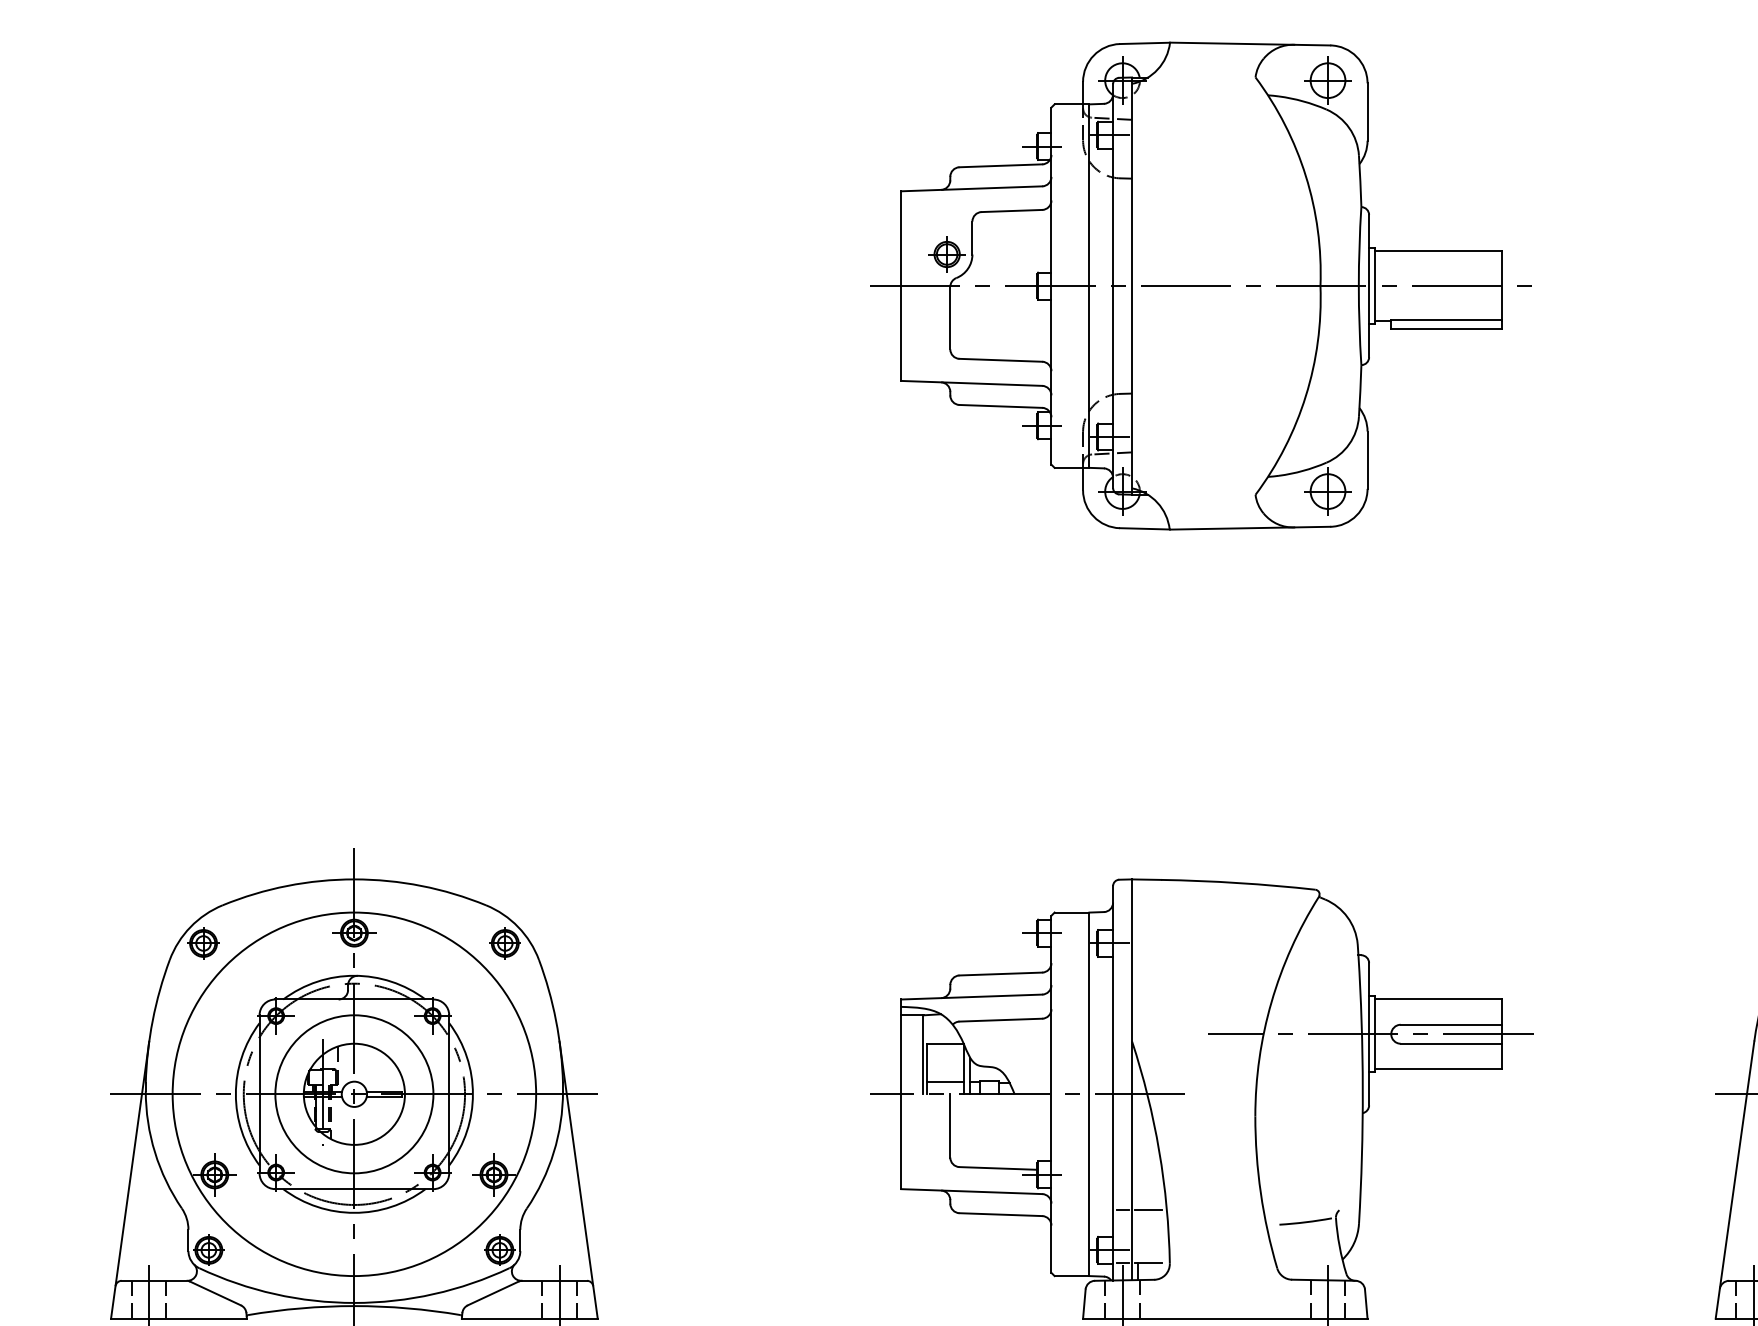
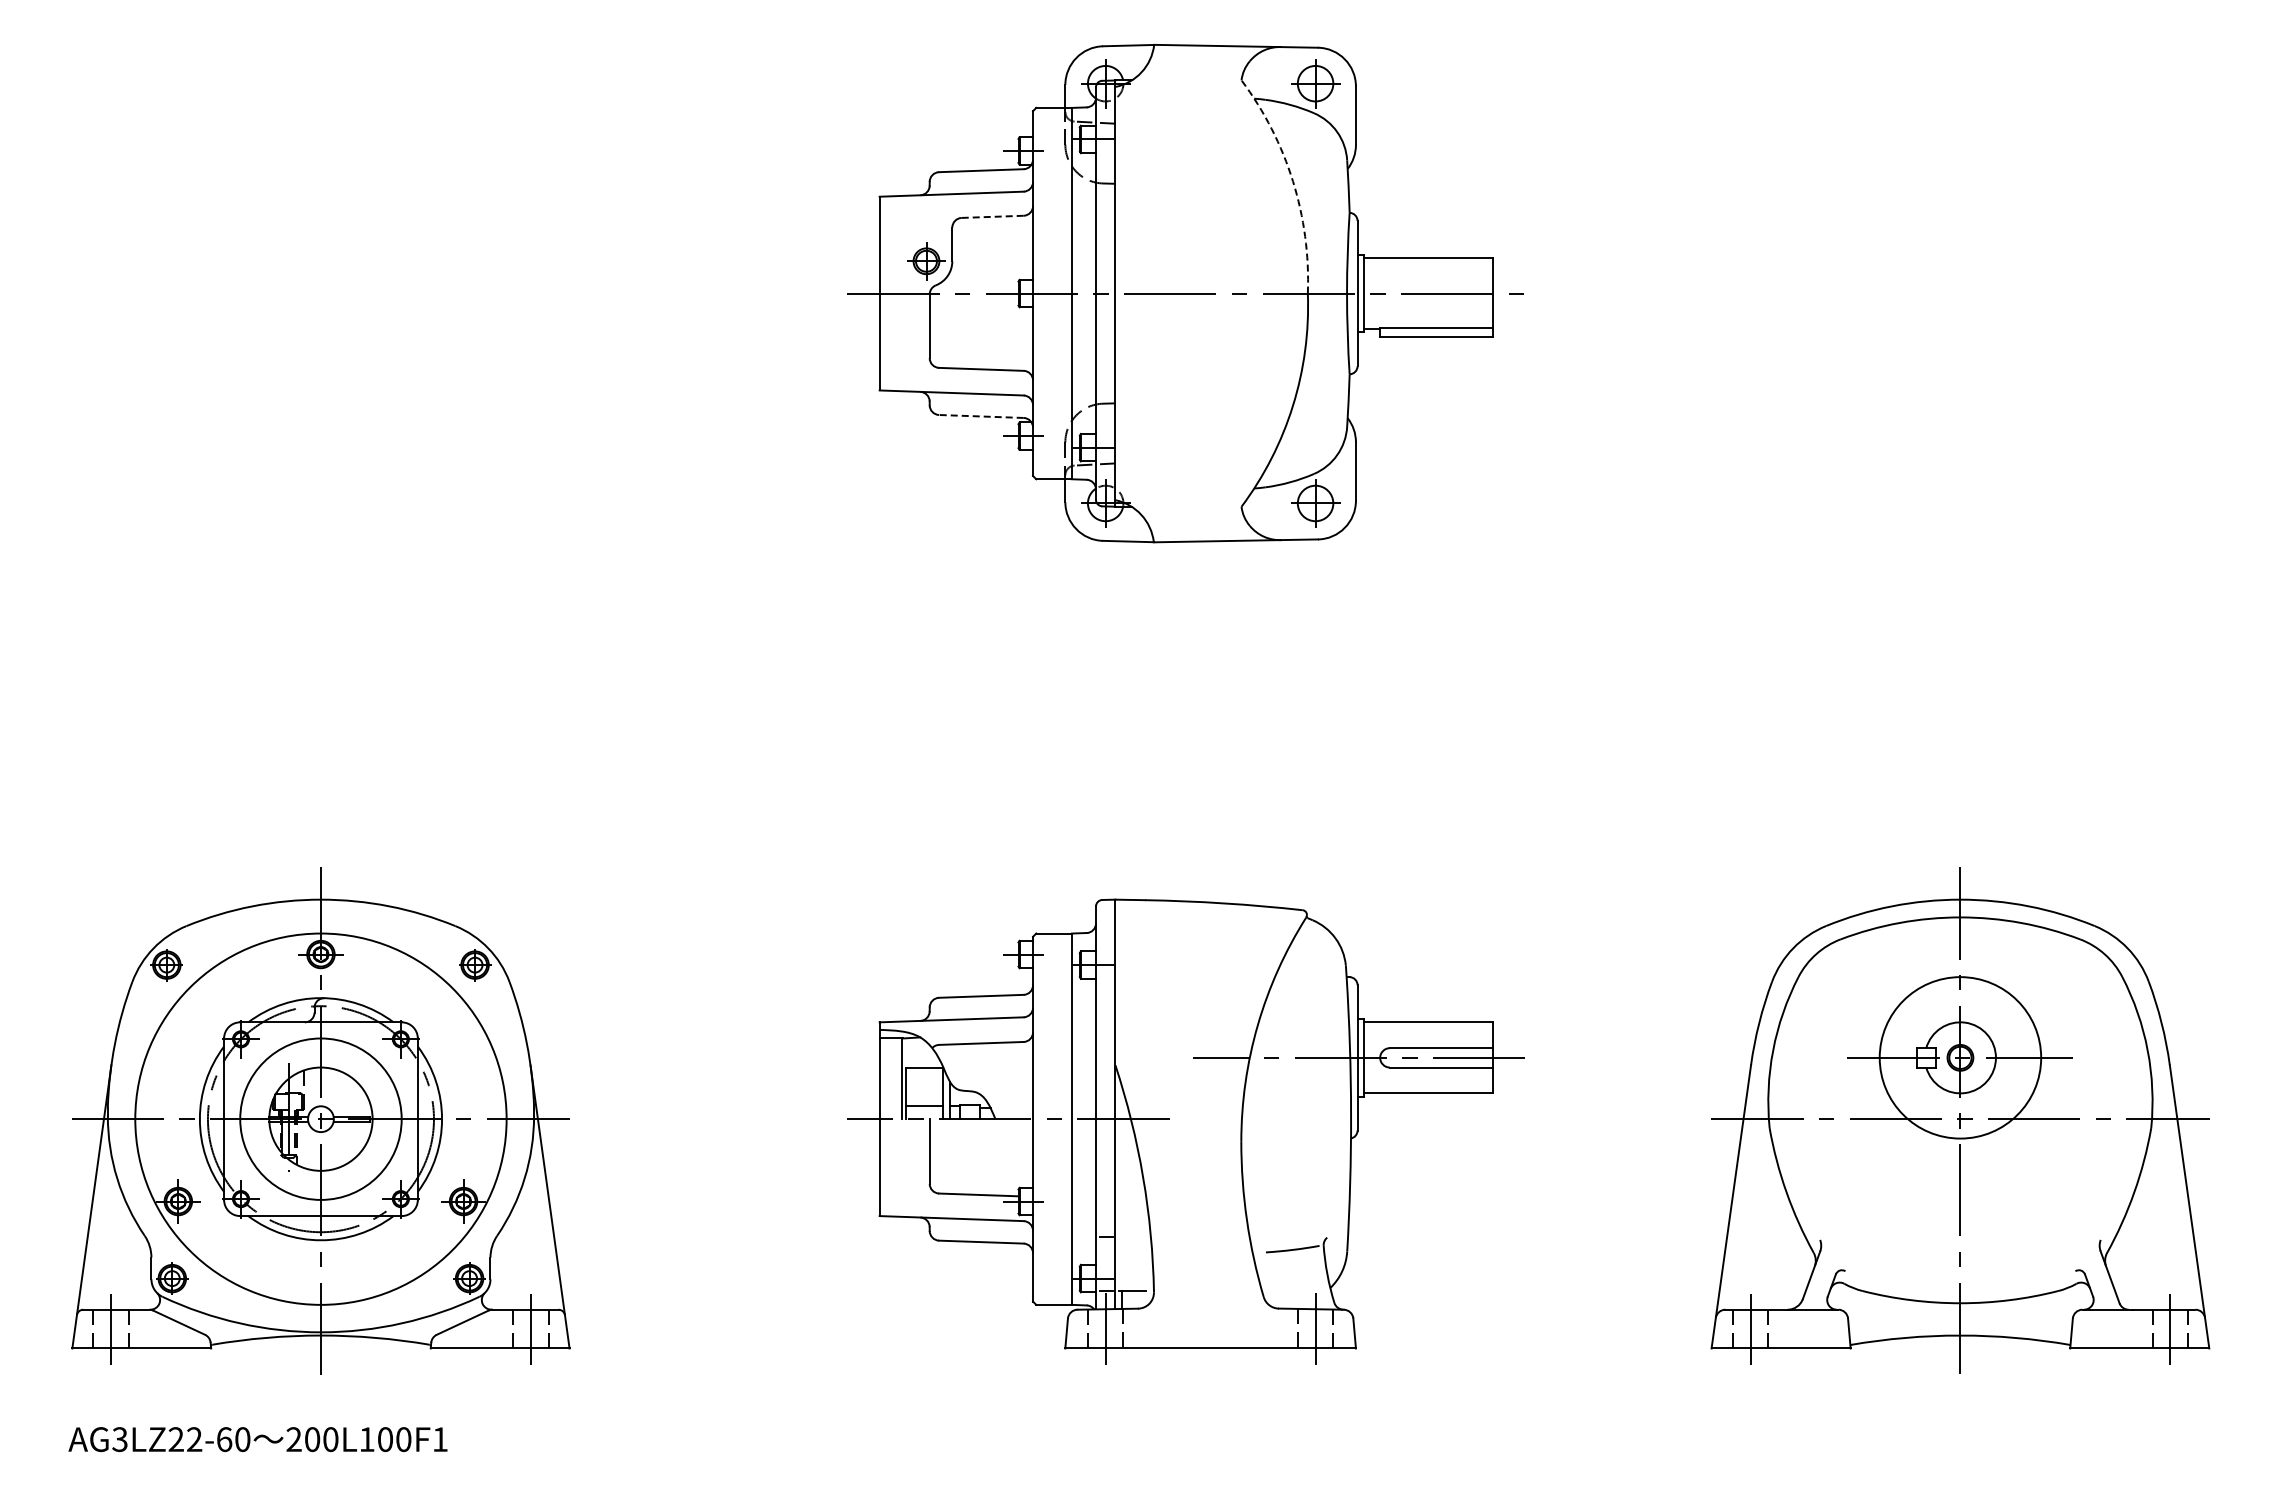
arc: (1305, 176) -> (1292, 181), solid -> dashed
line: (1011, 210) -> (992, 216), solid -> dashed
line: (1000, 406) -> (980, 416), solid -> dashed
line: (1147, 1210) -> (1131, 1237), removed

